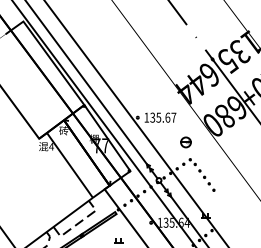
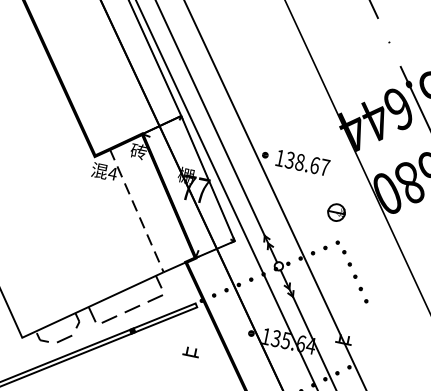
text: (158, 117) -> (299, 161), 135.67 -> 138.67
line: (69, 165) -> (136, 210), solid -> dashed

